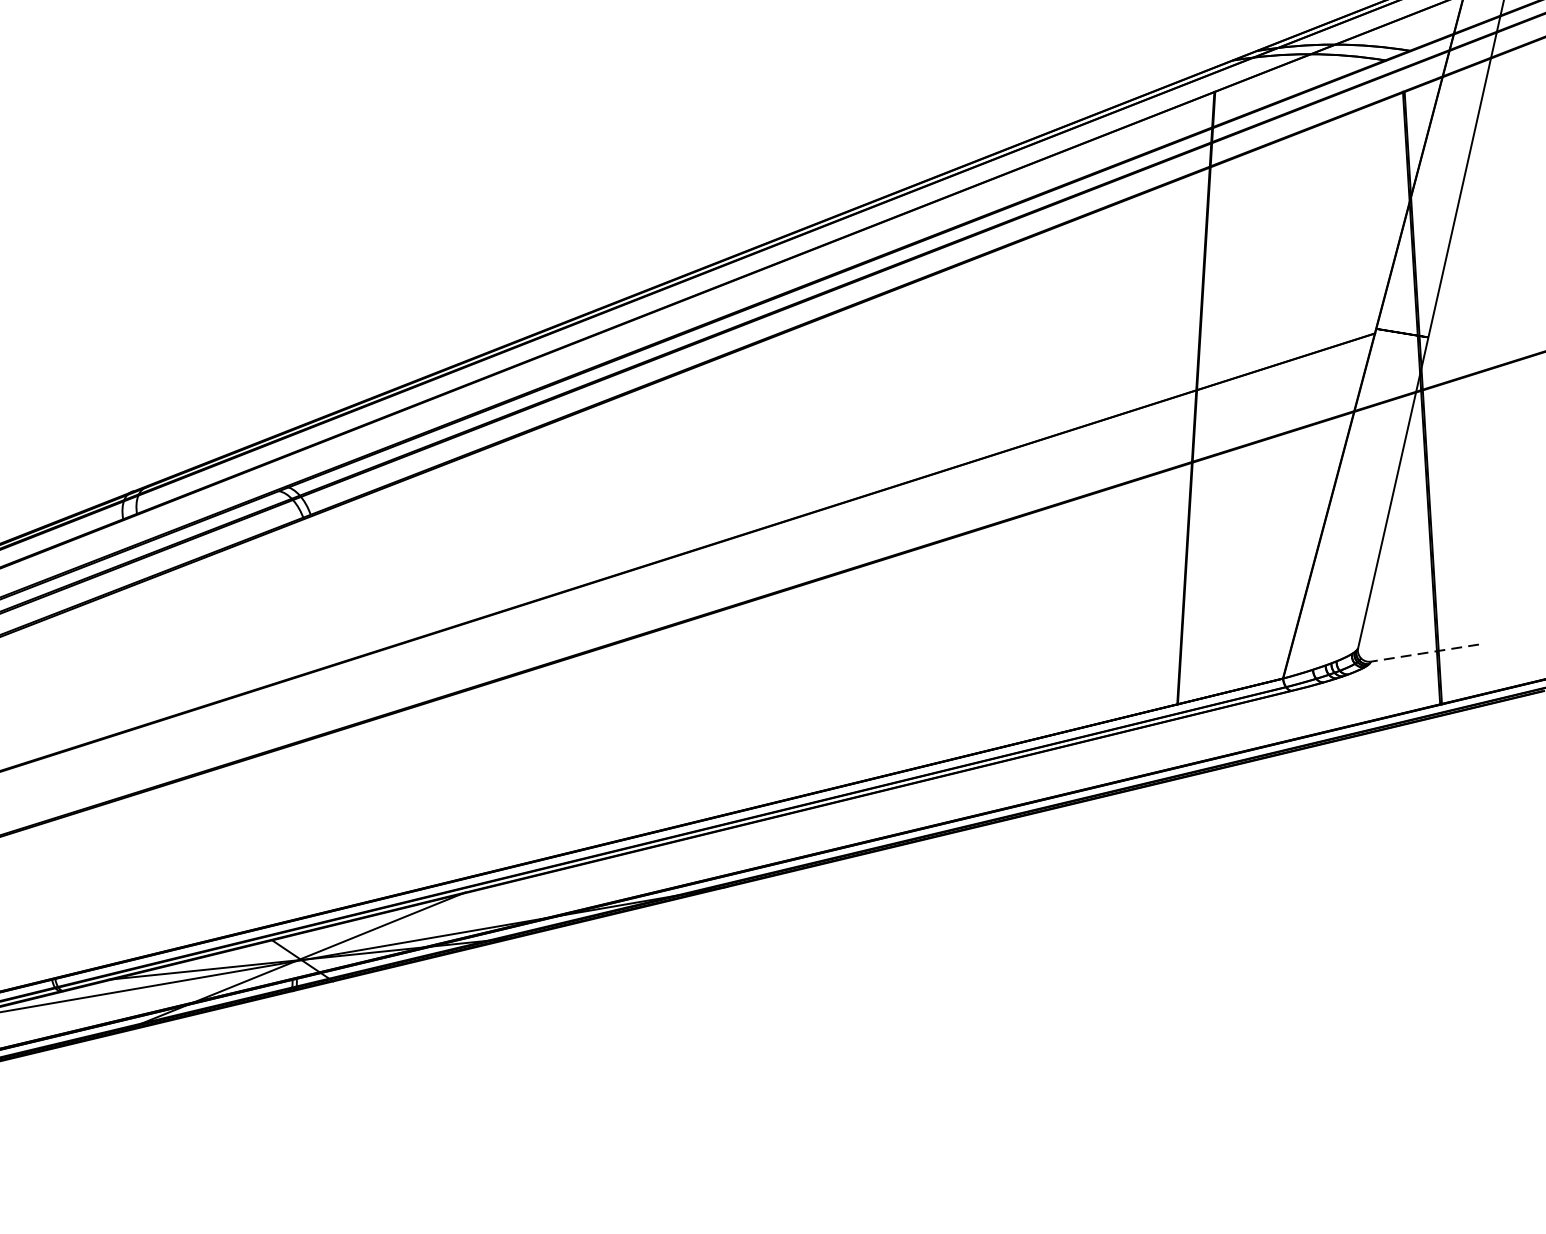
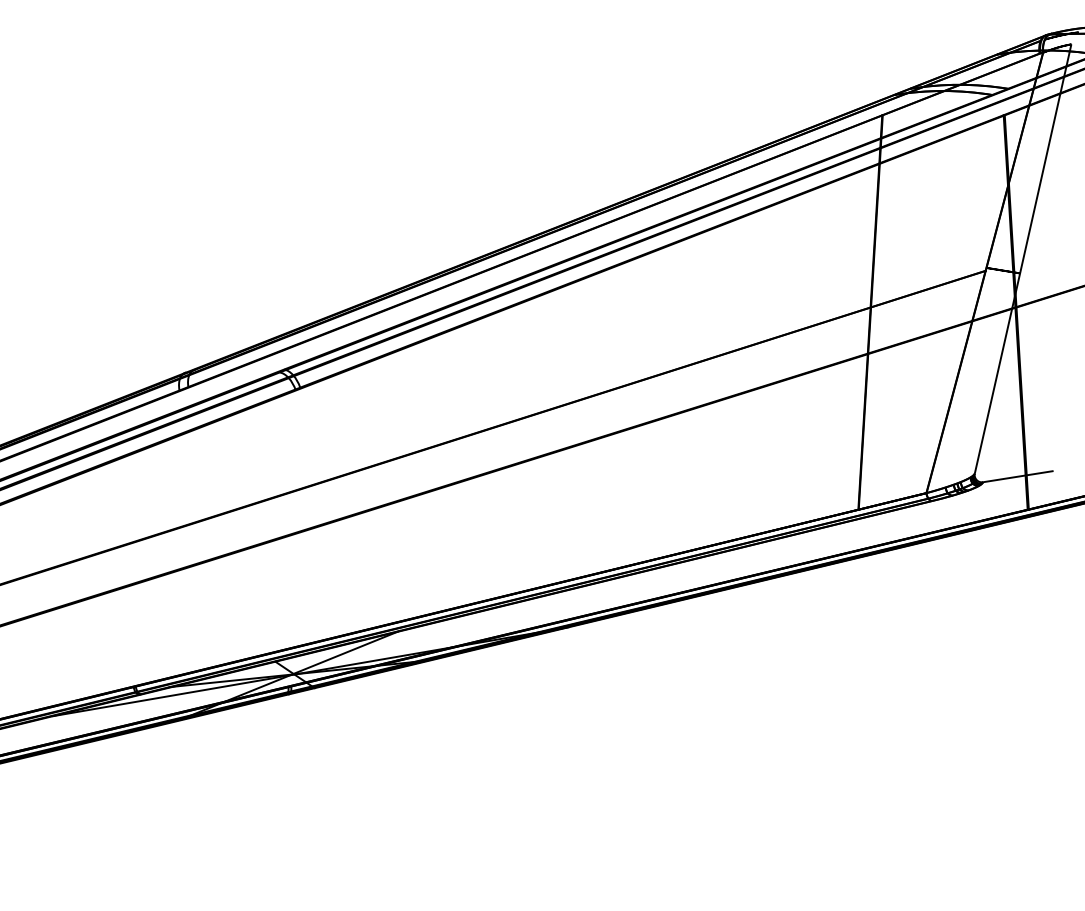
line: (1424, 652) -> (1017, 476), dashed -> solid

